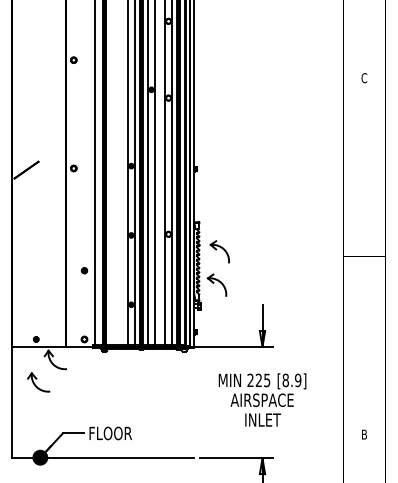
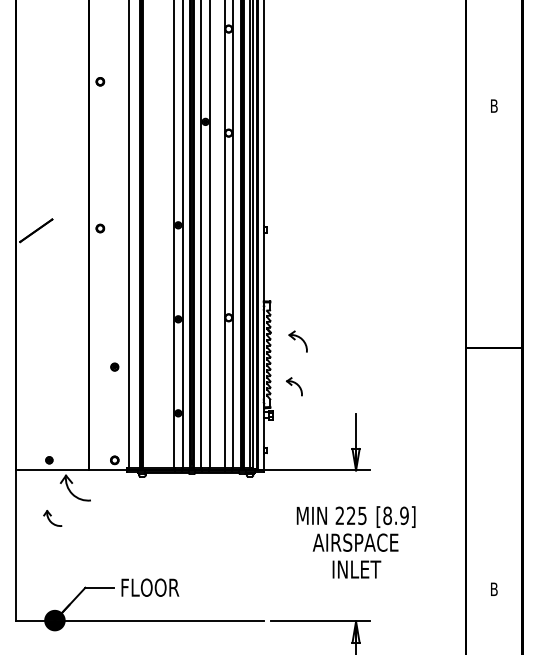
text: (364, 77) -> (494, 105), C -> B
part: (219, 251) -> (297, 341), size x0.7
part: (217, 285) -> (294, 386), size x0.6
part: (38, 382) -> (52, 518), size x0.6

